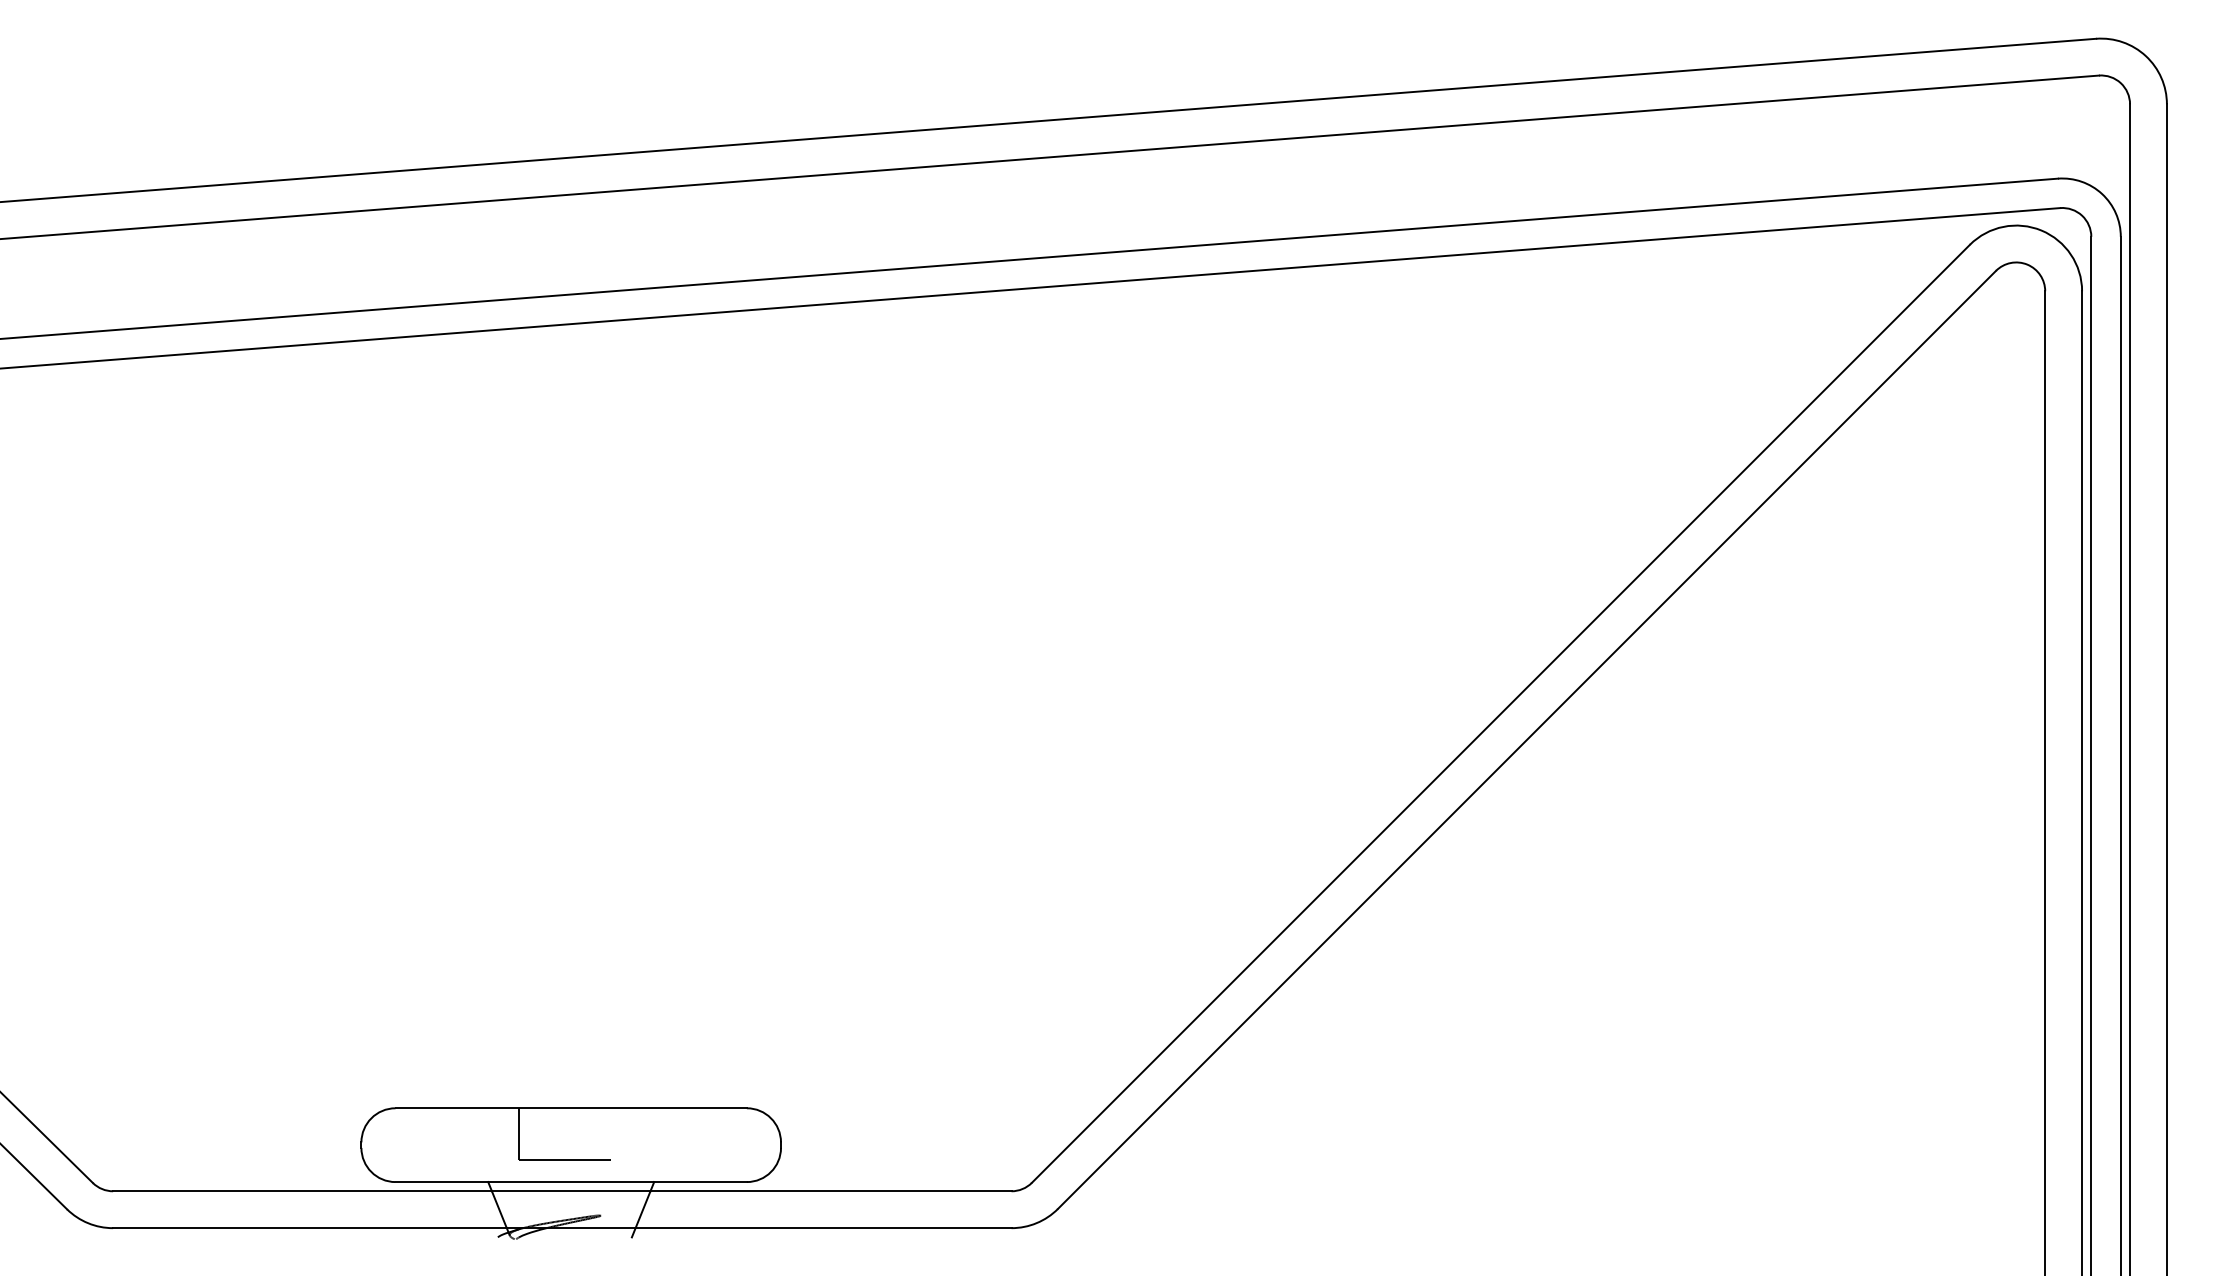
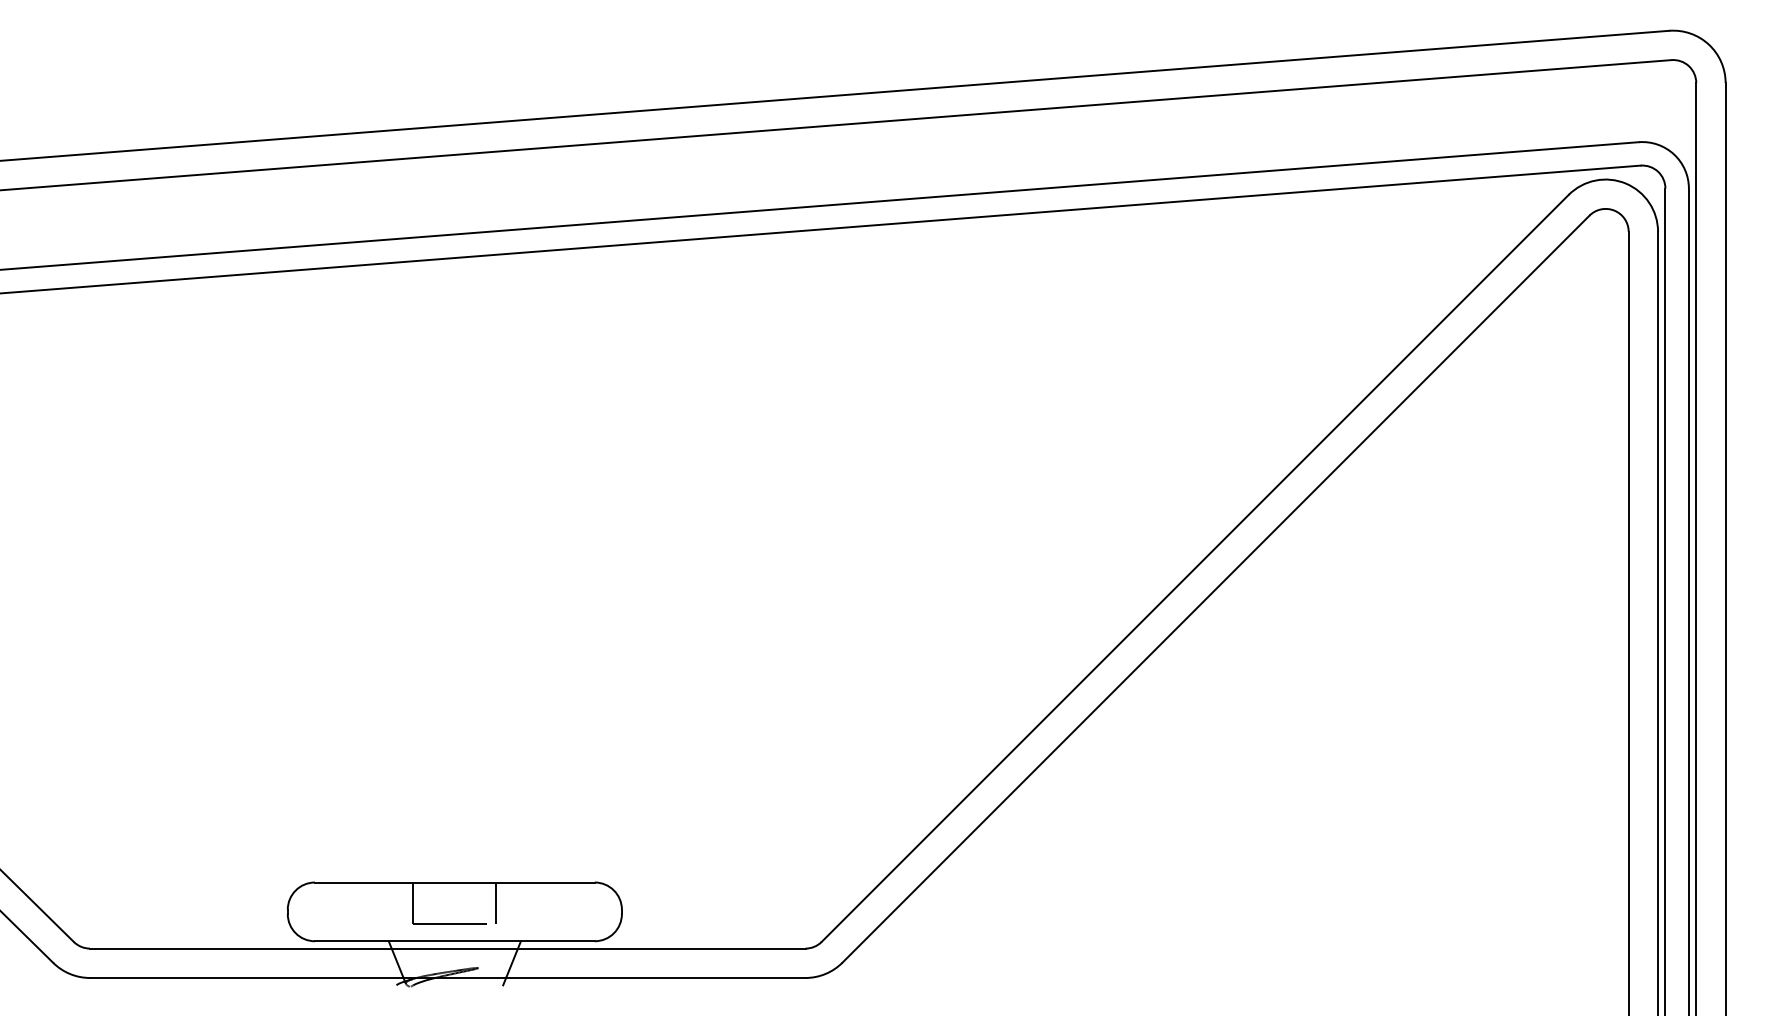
line: (623, 1133) -> (496, 902), added

